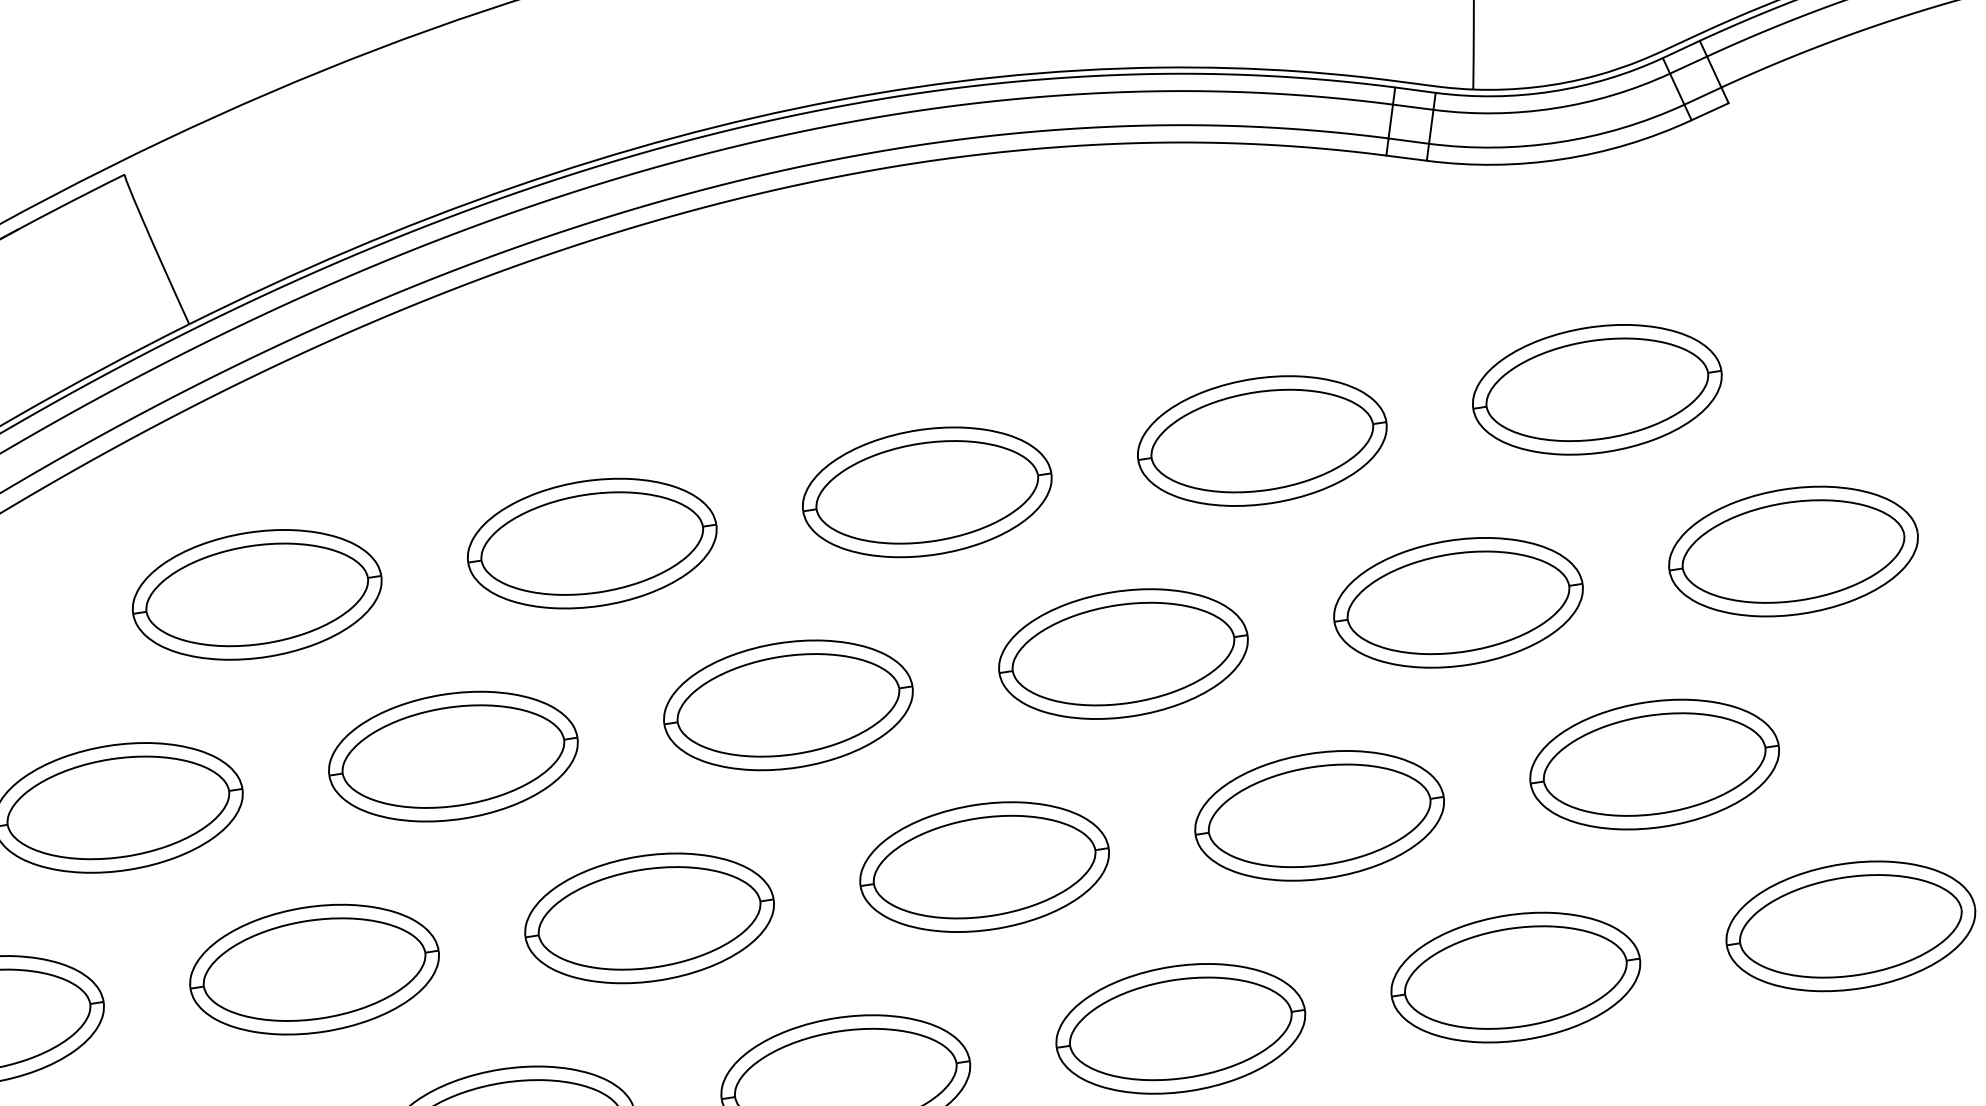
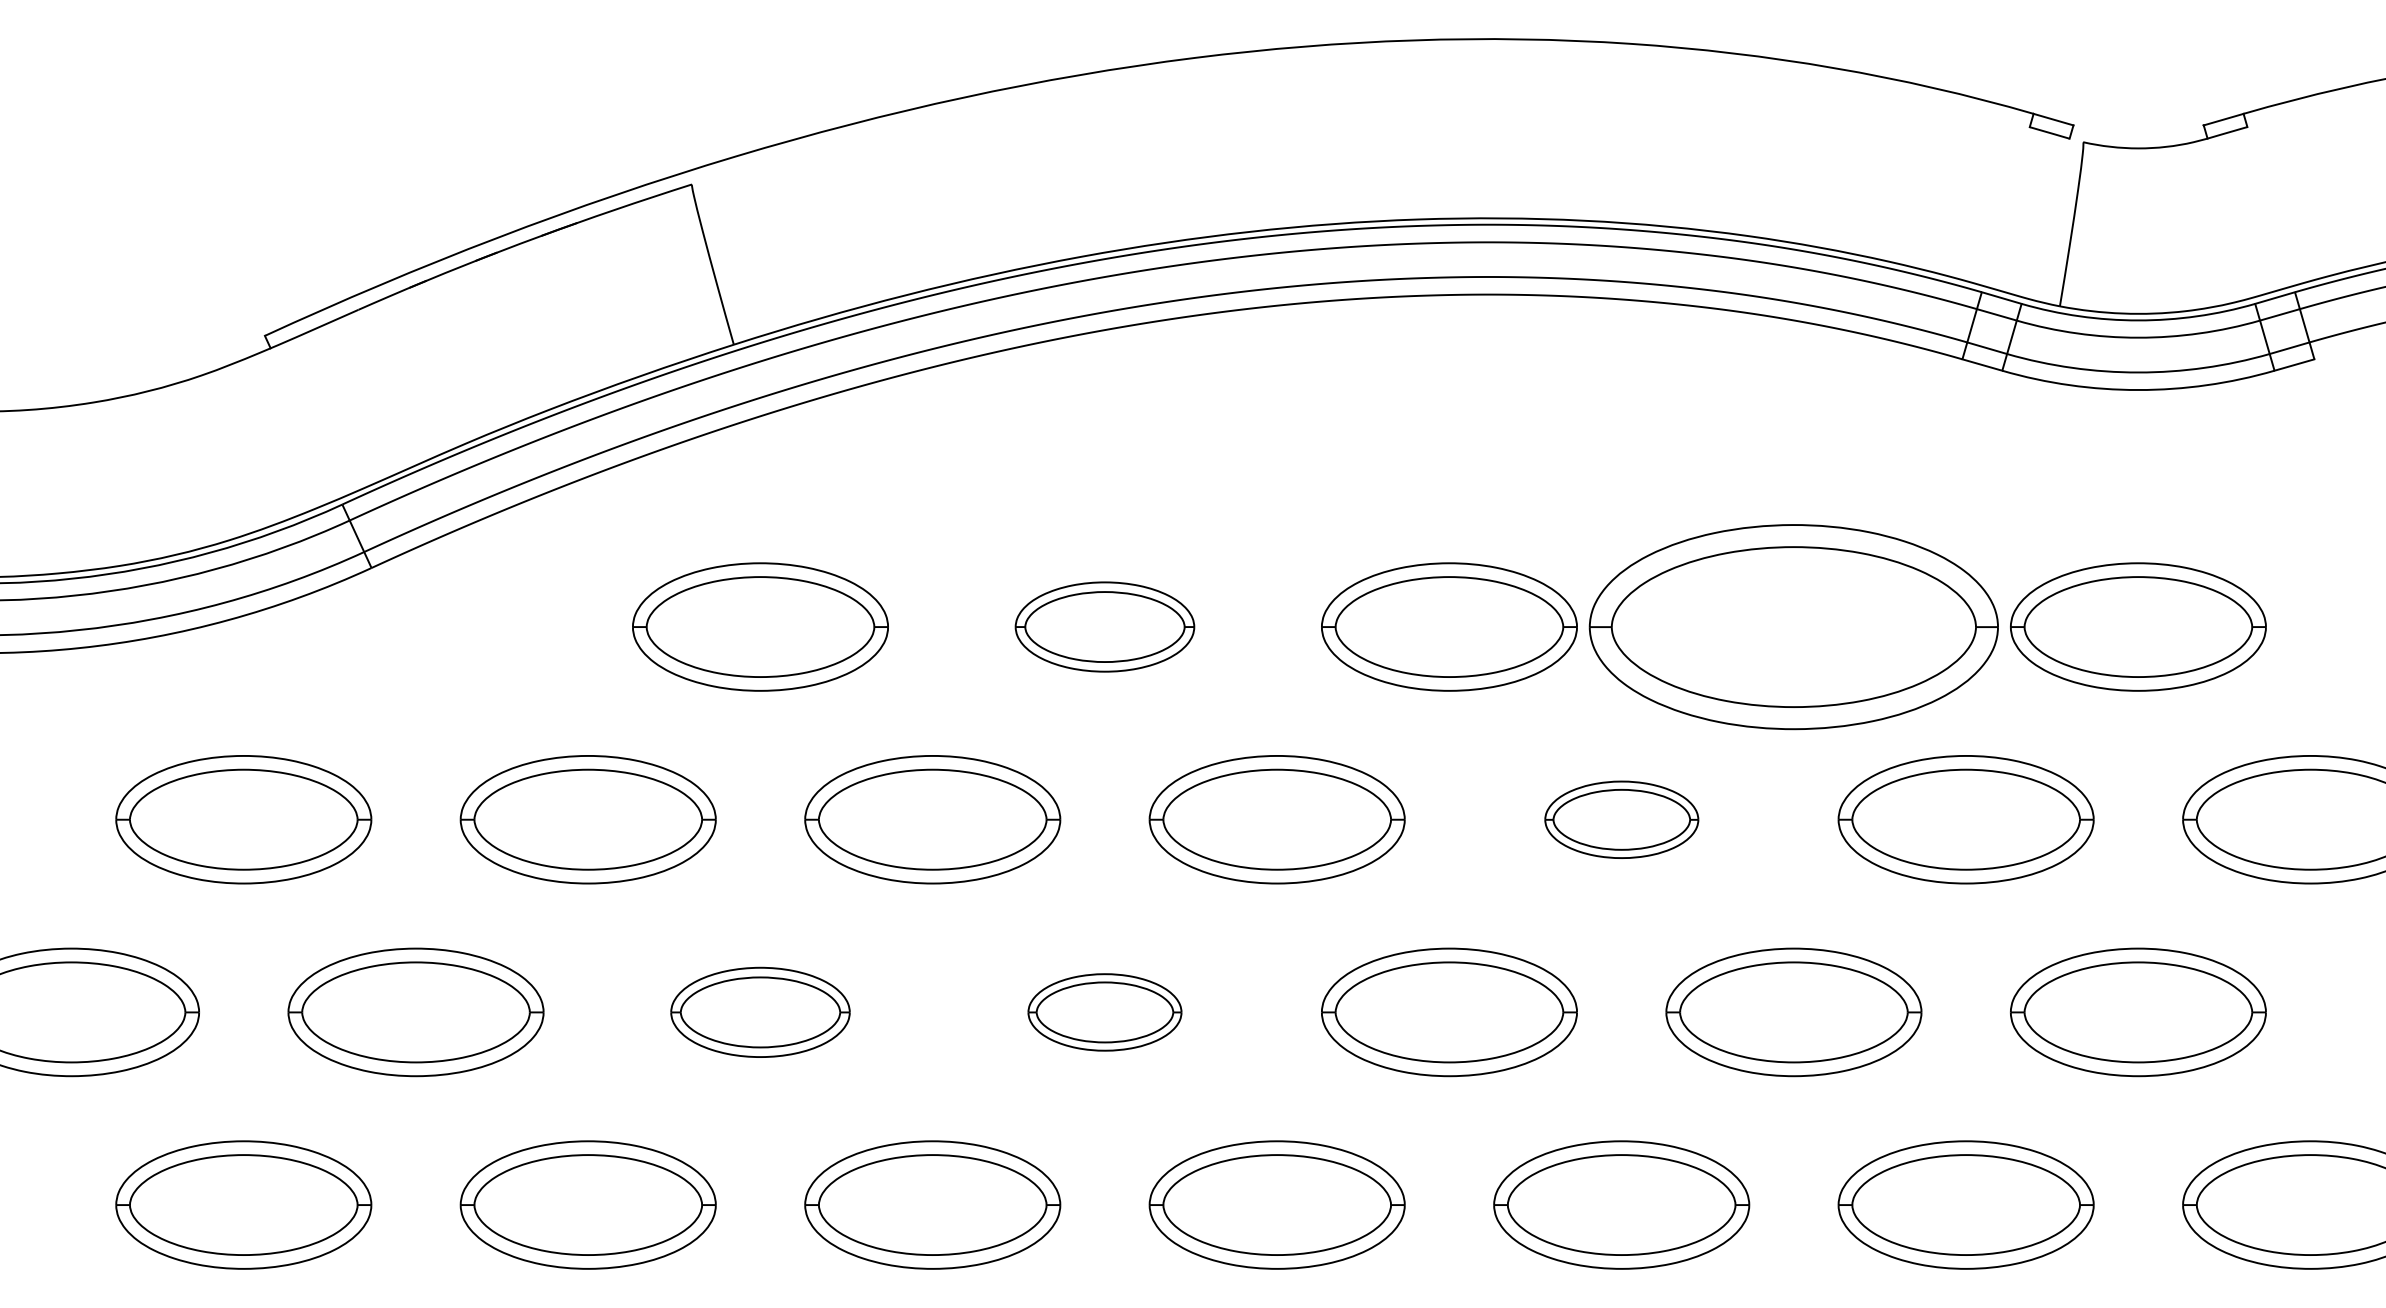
part: (1261, 440) -> (1793, 626), size x1.6
part: (591, 543) -> (1104, 626), size x0.7
part: (1123, 653) -> (1621, 819), size x0.6
part: (649, 918) -> (1104, 1012), size x0.6
part: (314, 969) -> (760, 1012), size x0.7

